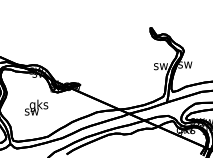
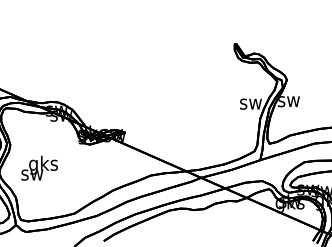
text: (36, 107) -> (39, 167), moved

